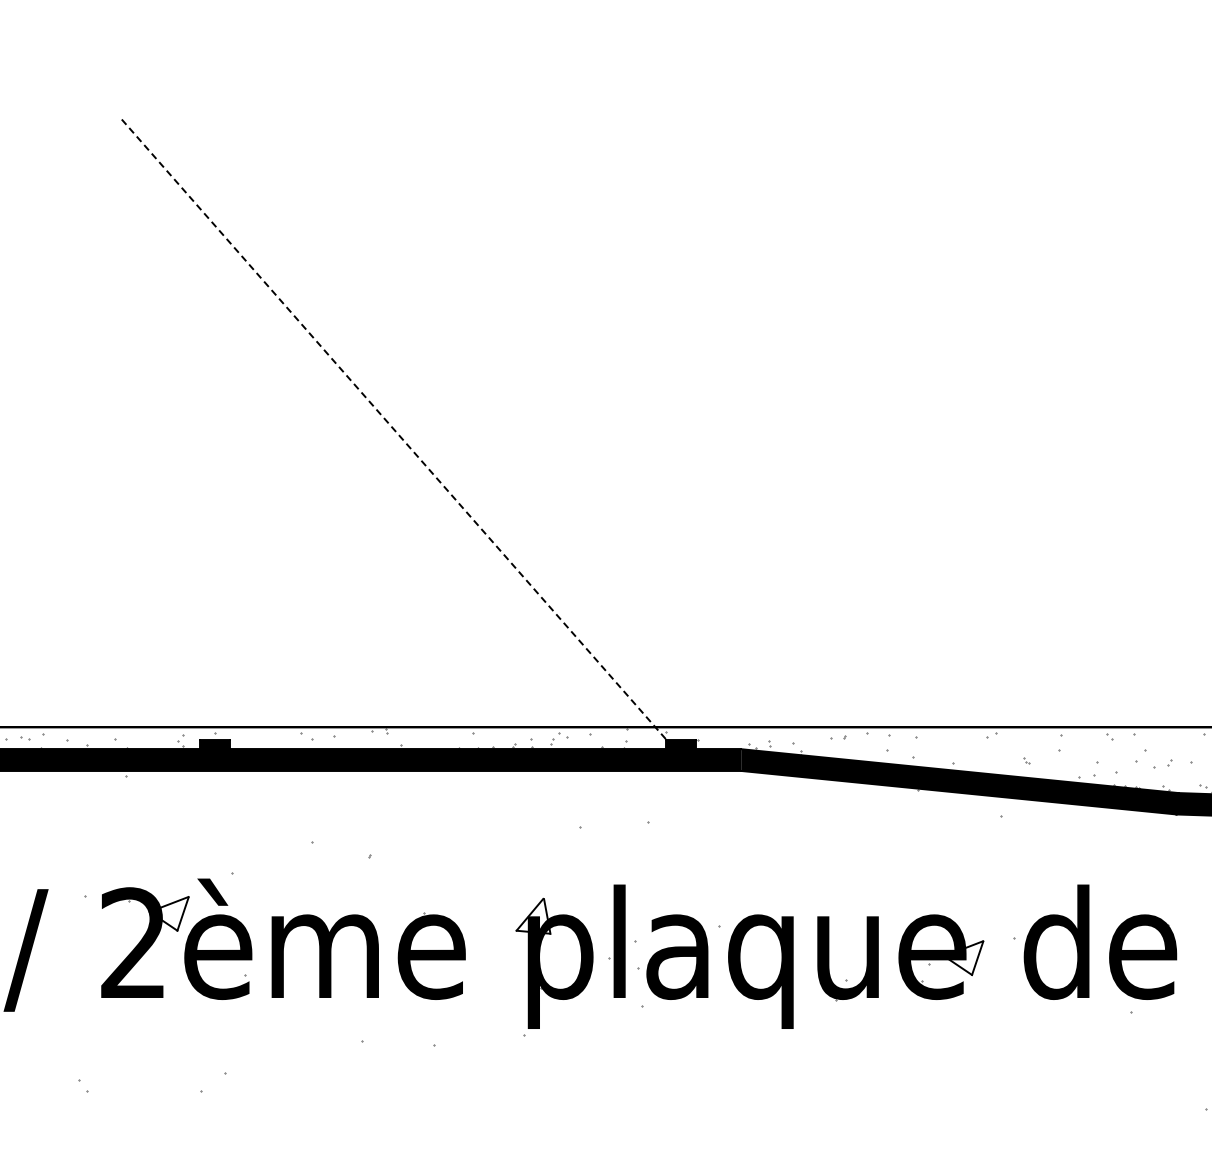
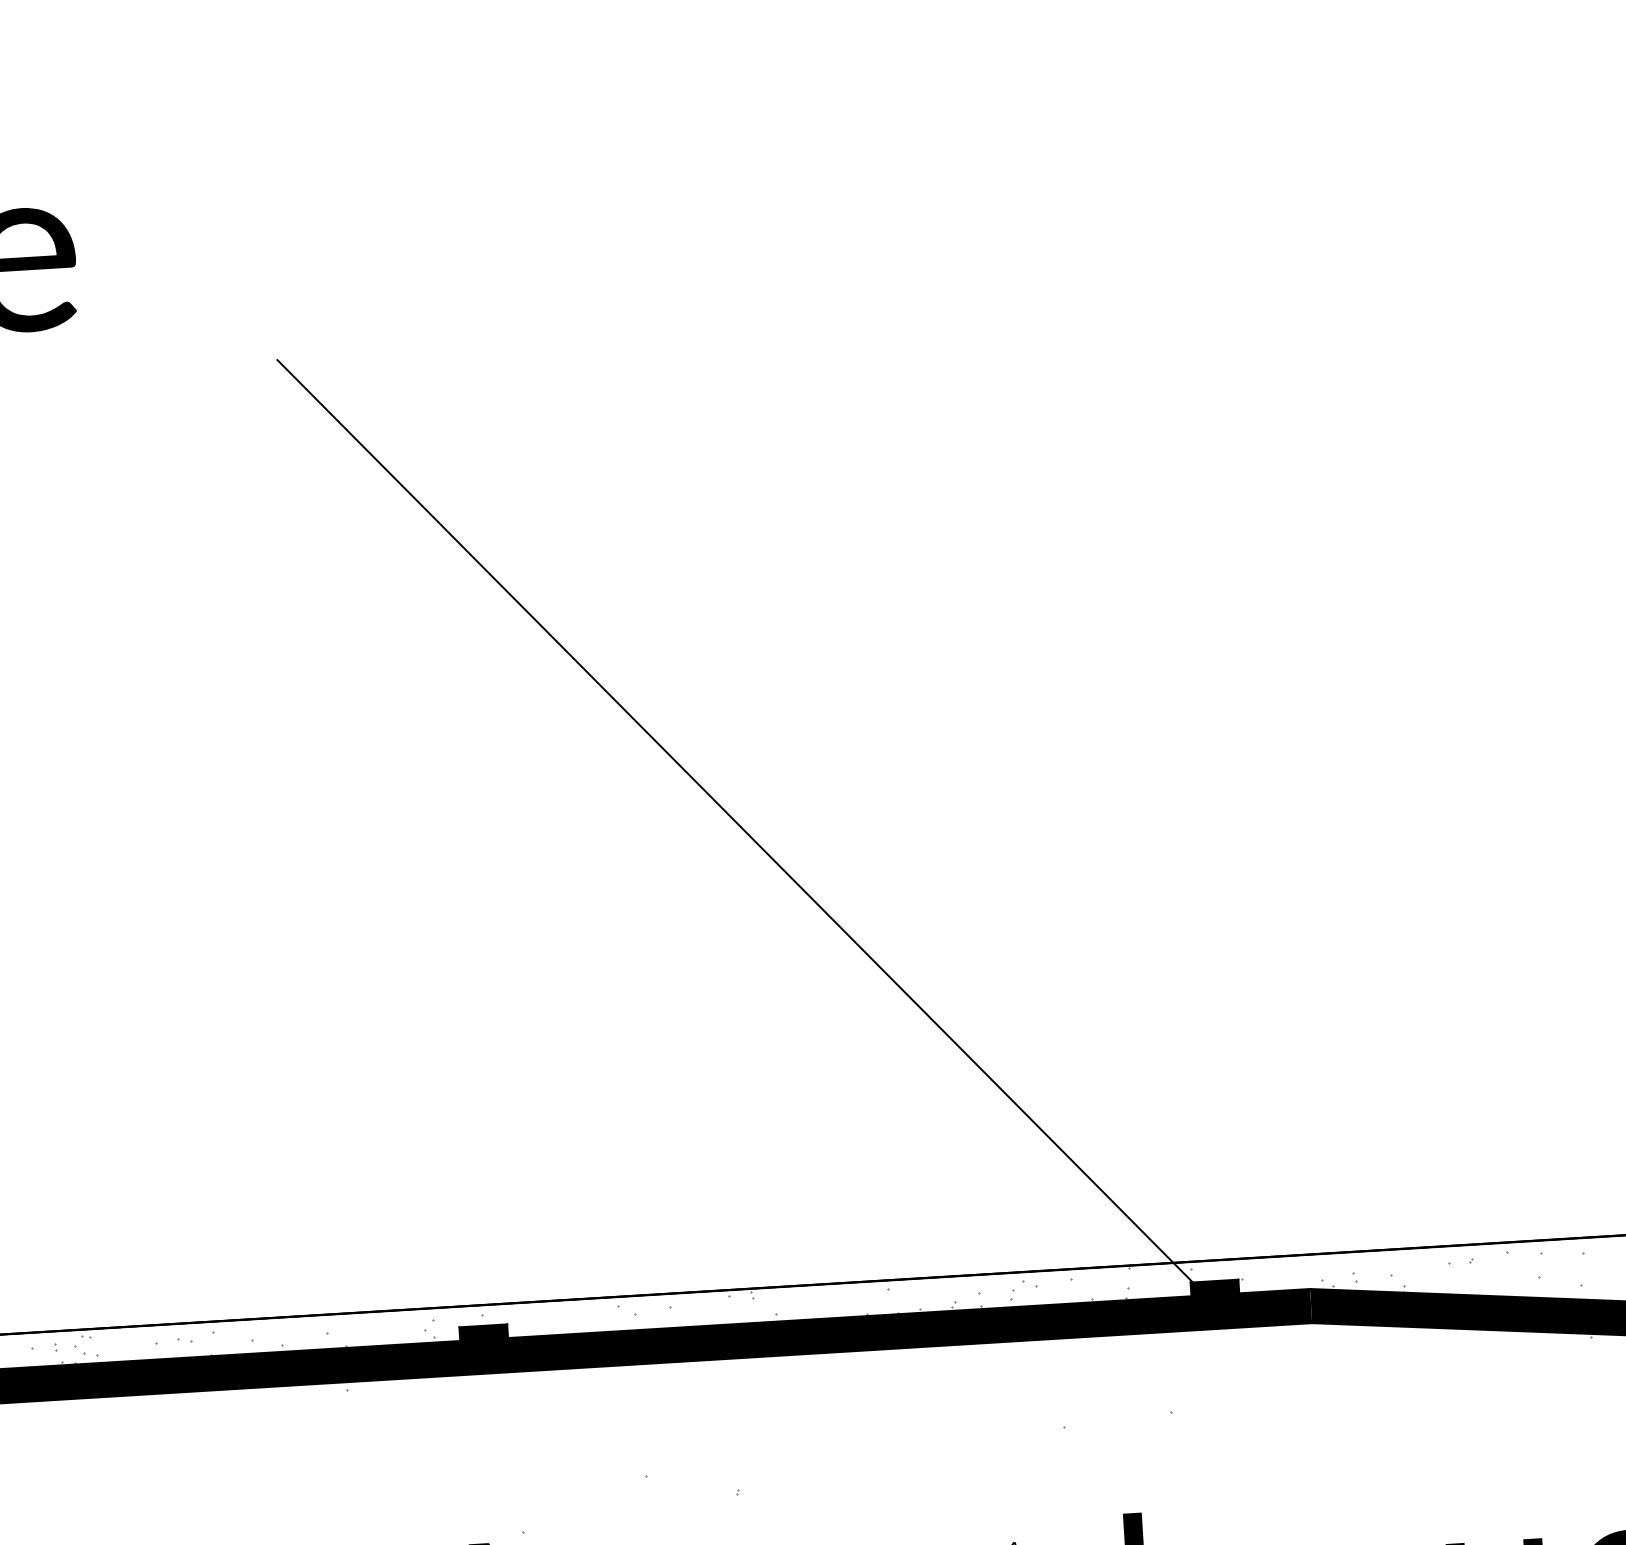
line: (401, 438) -> (747, 833), dashed -> solid

